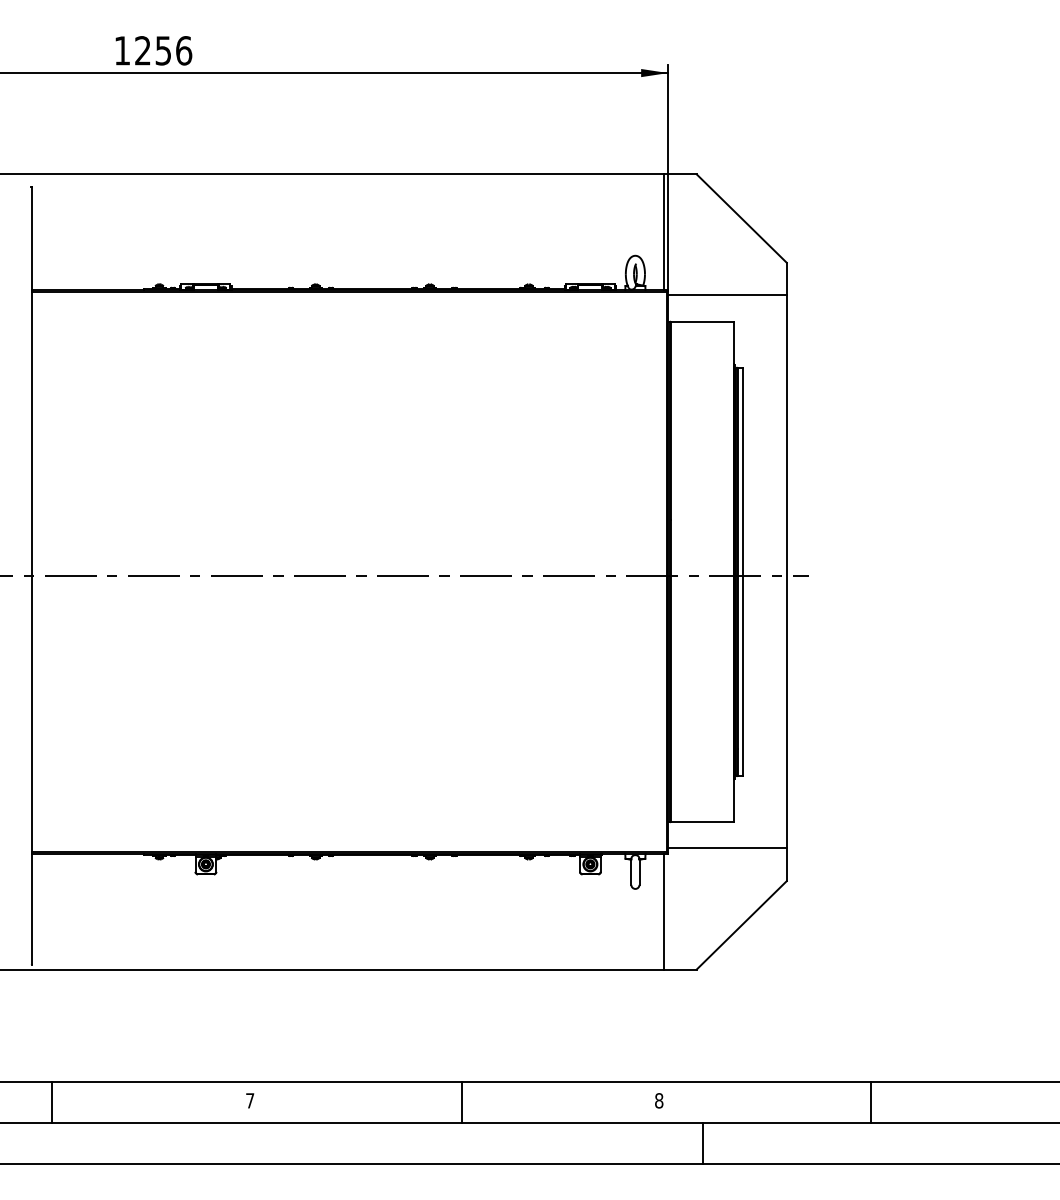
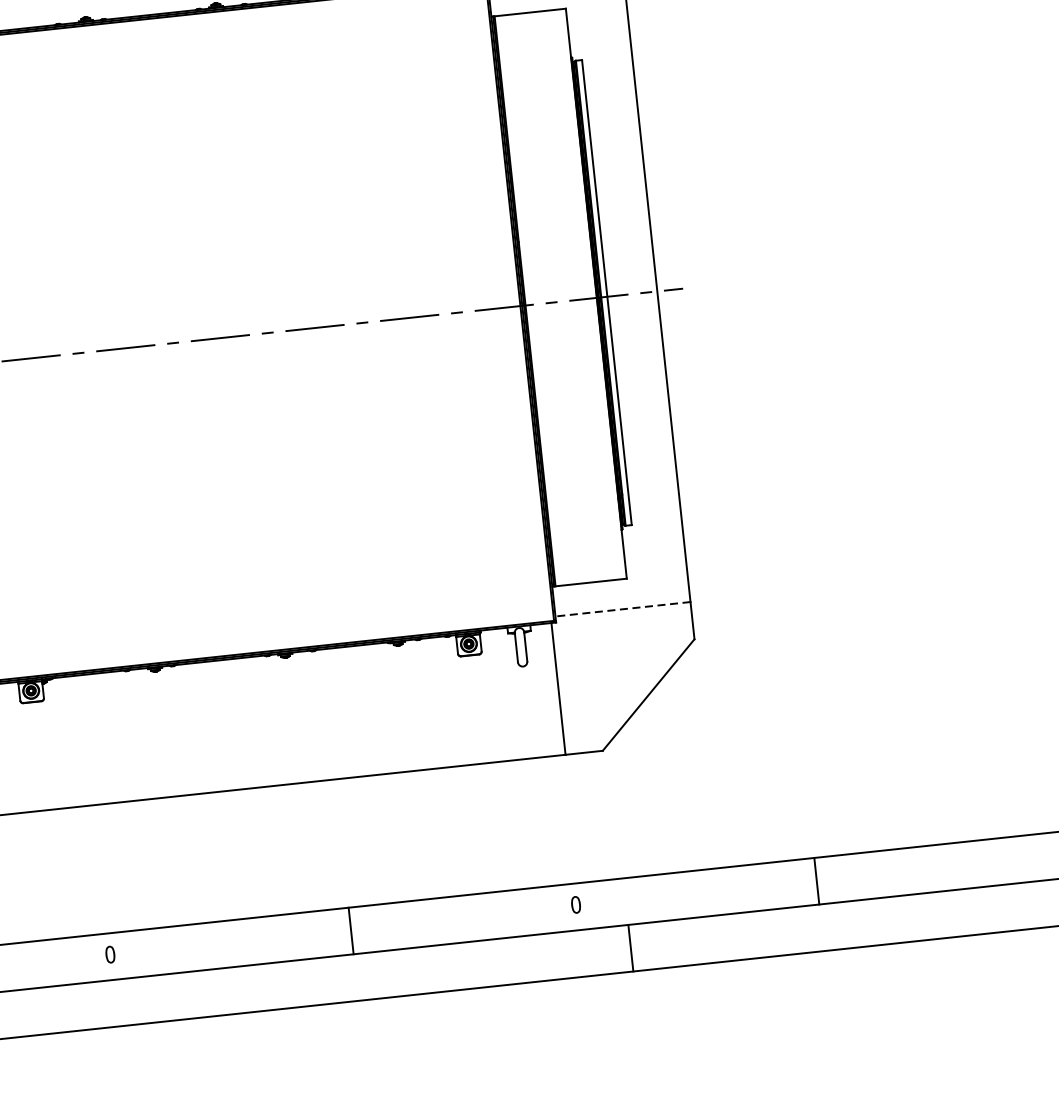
line: (726, 848) -> (621, 609), solid -> dashed
text: (250, 1100) -> (110, 954), 7 -> 0
text: (659, 1100) -> (576, 904), 8 -> 0

